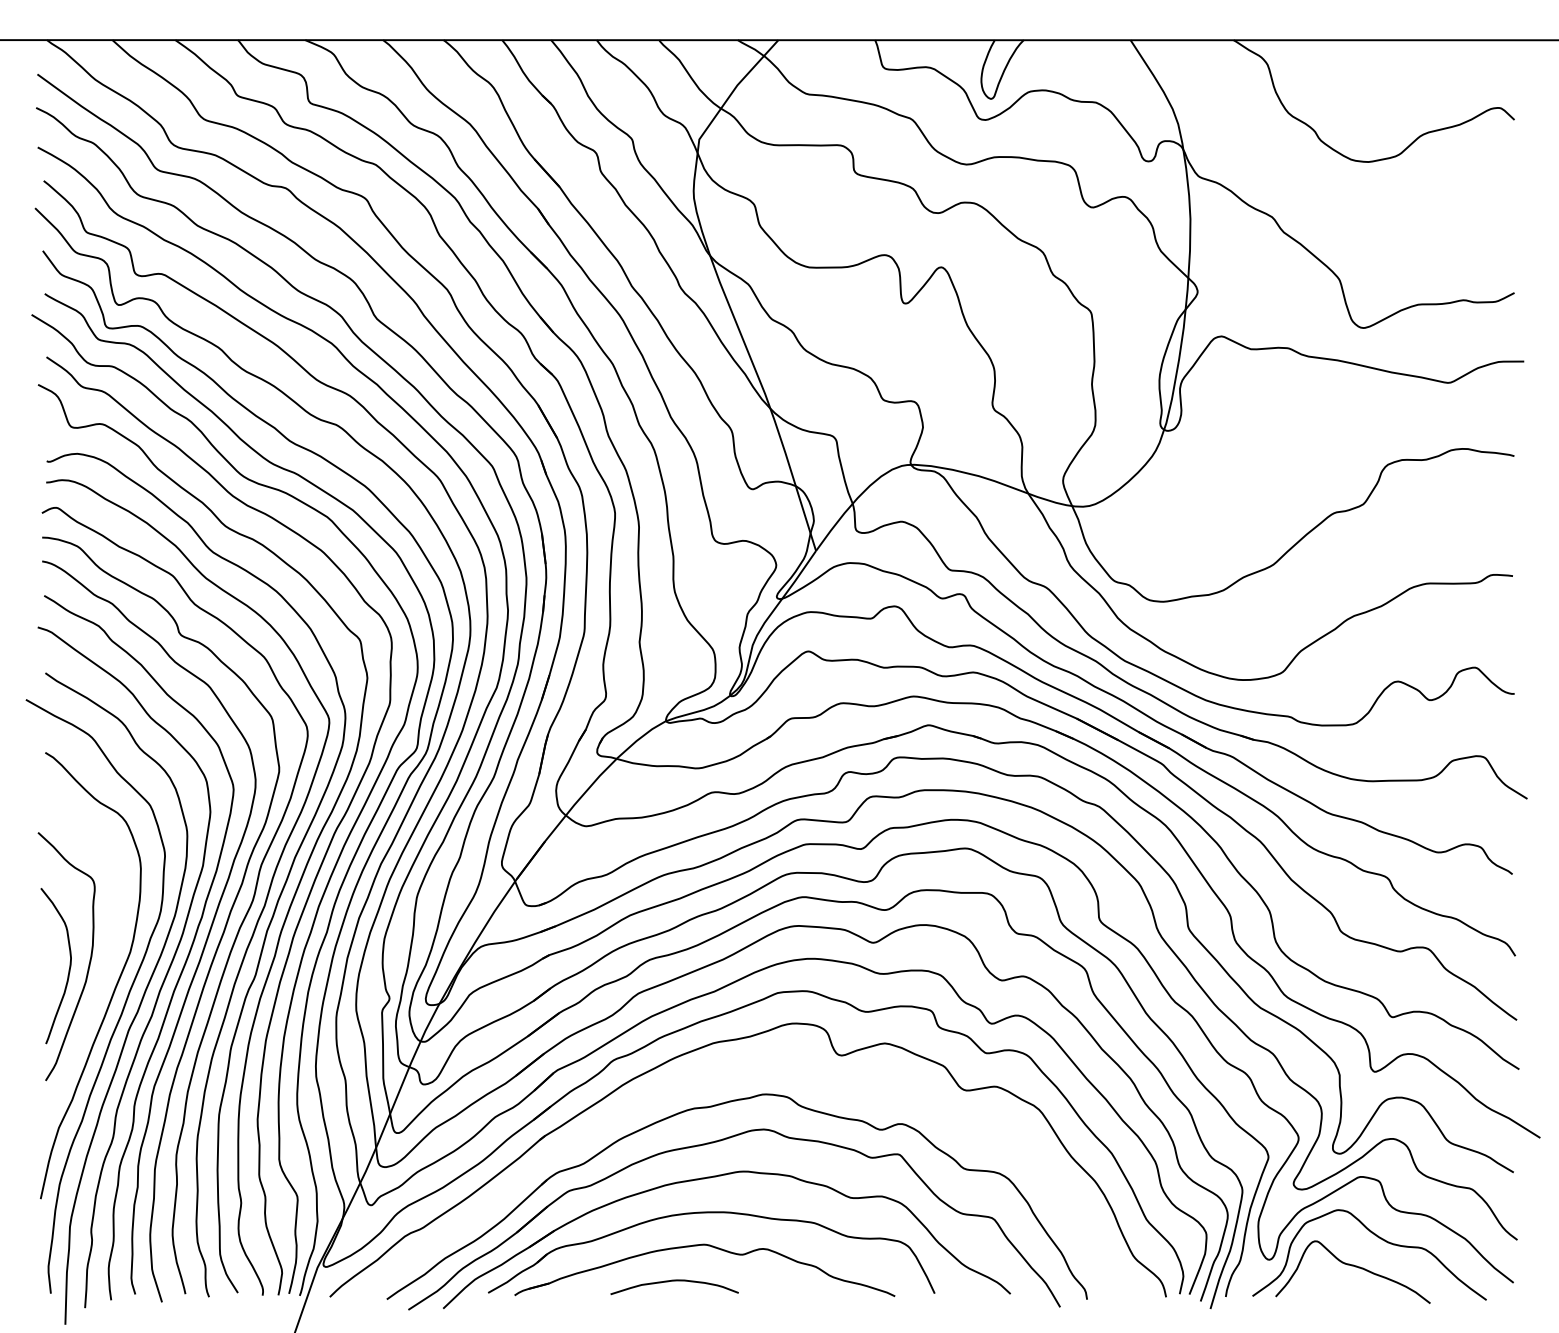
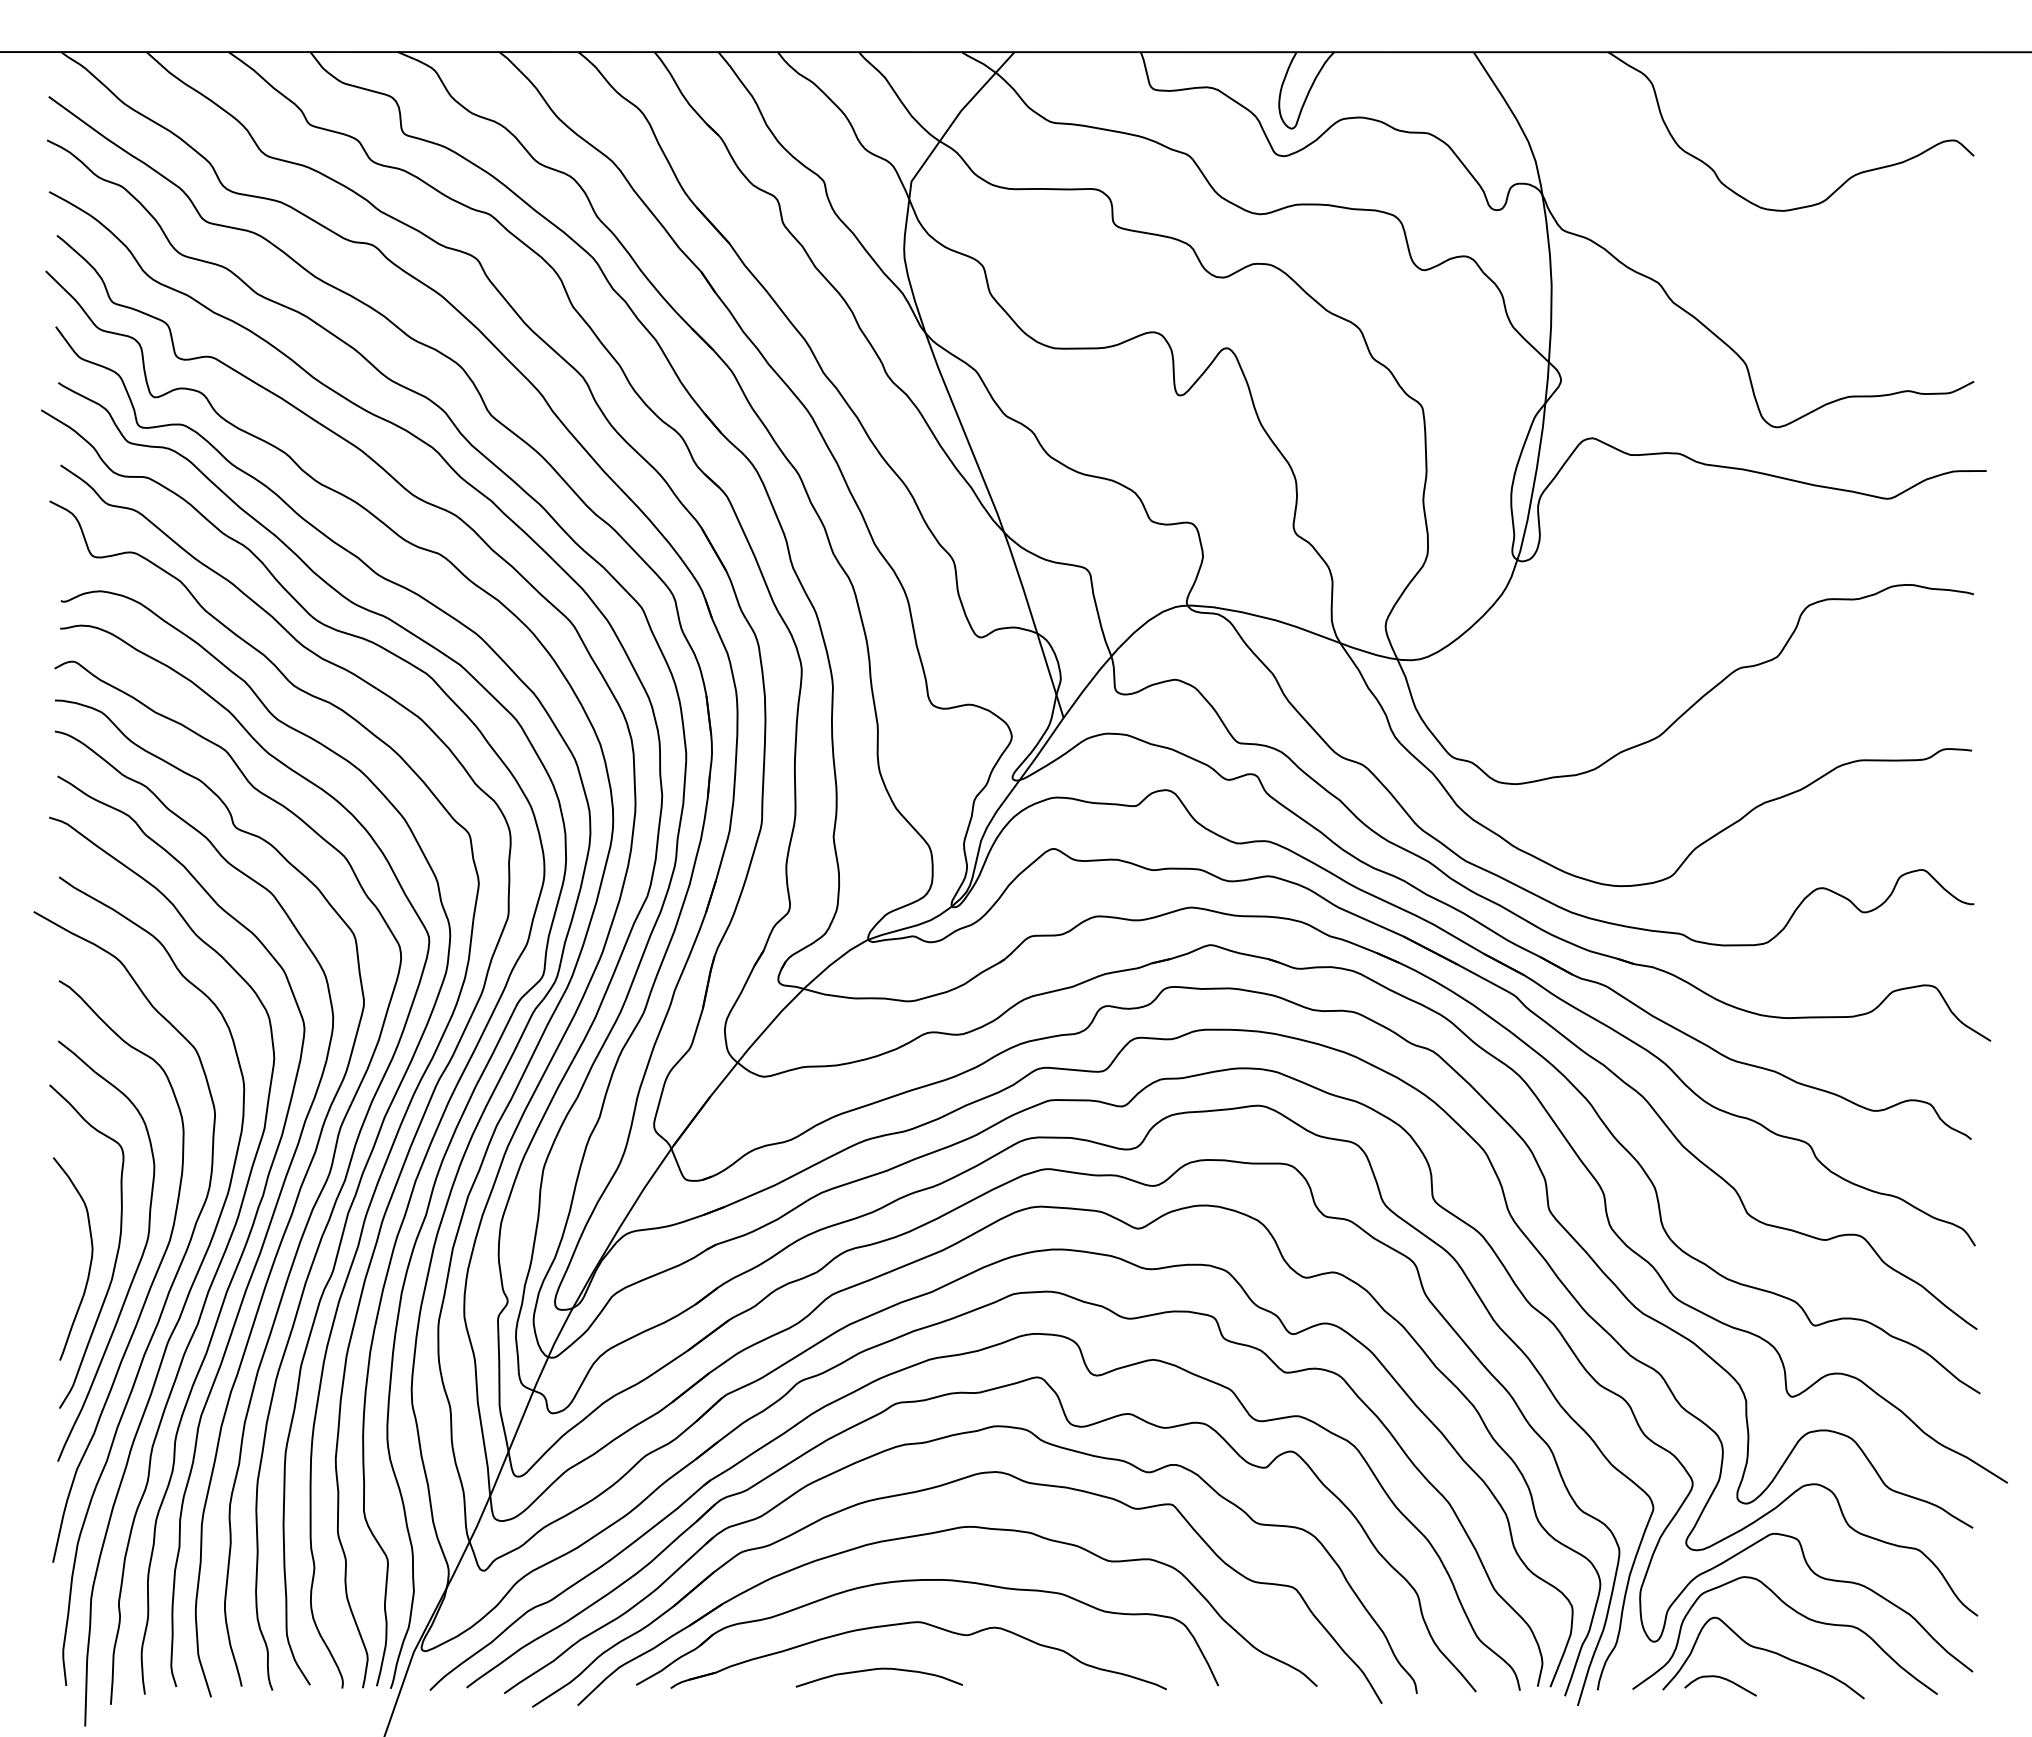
curve: (106, 968) -> (138, 1262), added
part: (718, 1073) -> (936, 1398), added
curve: (1322, 1288) -> (1723, 1679), added

